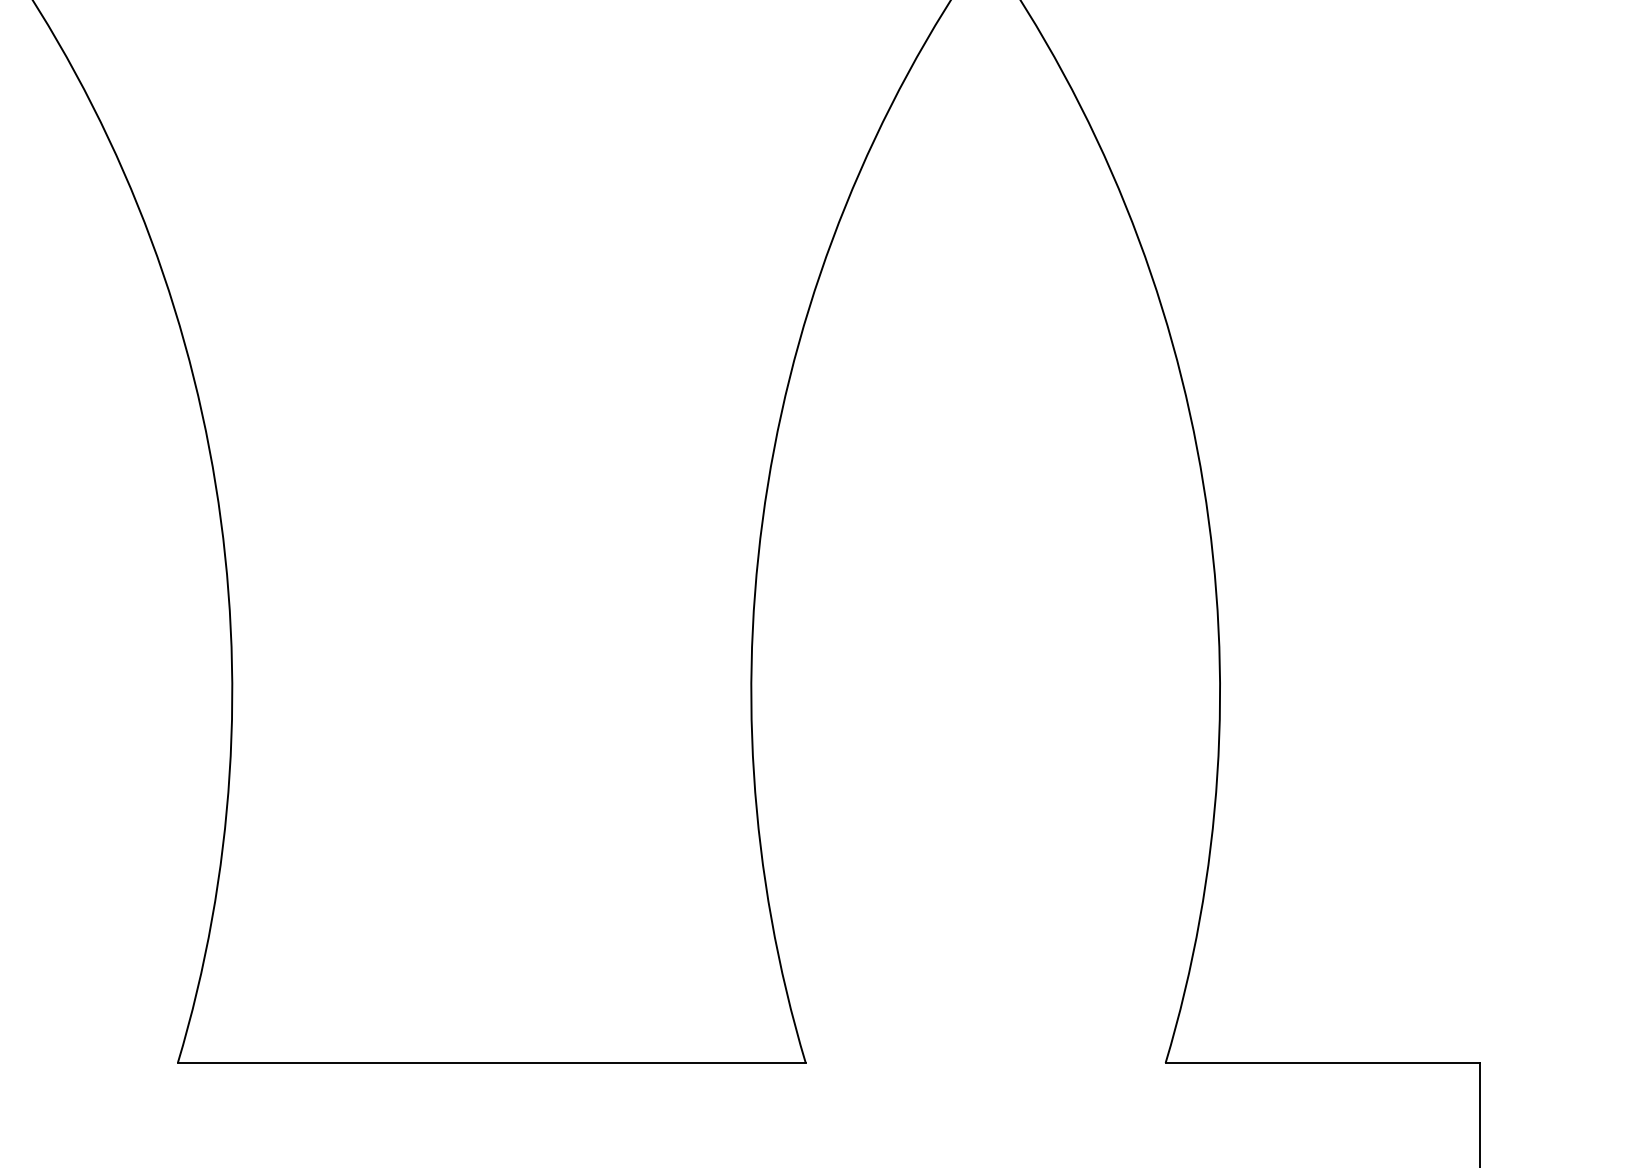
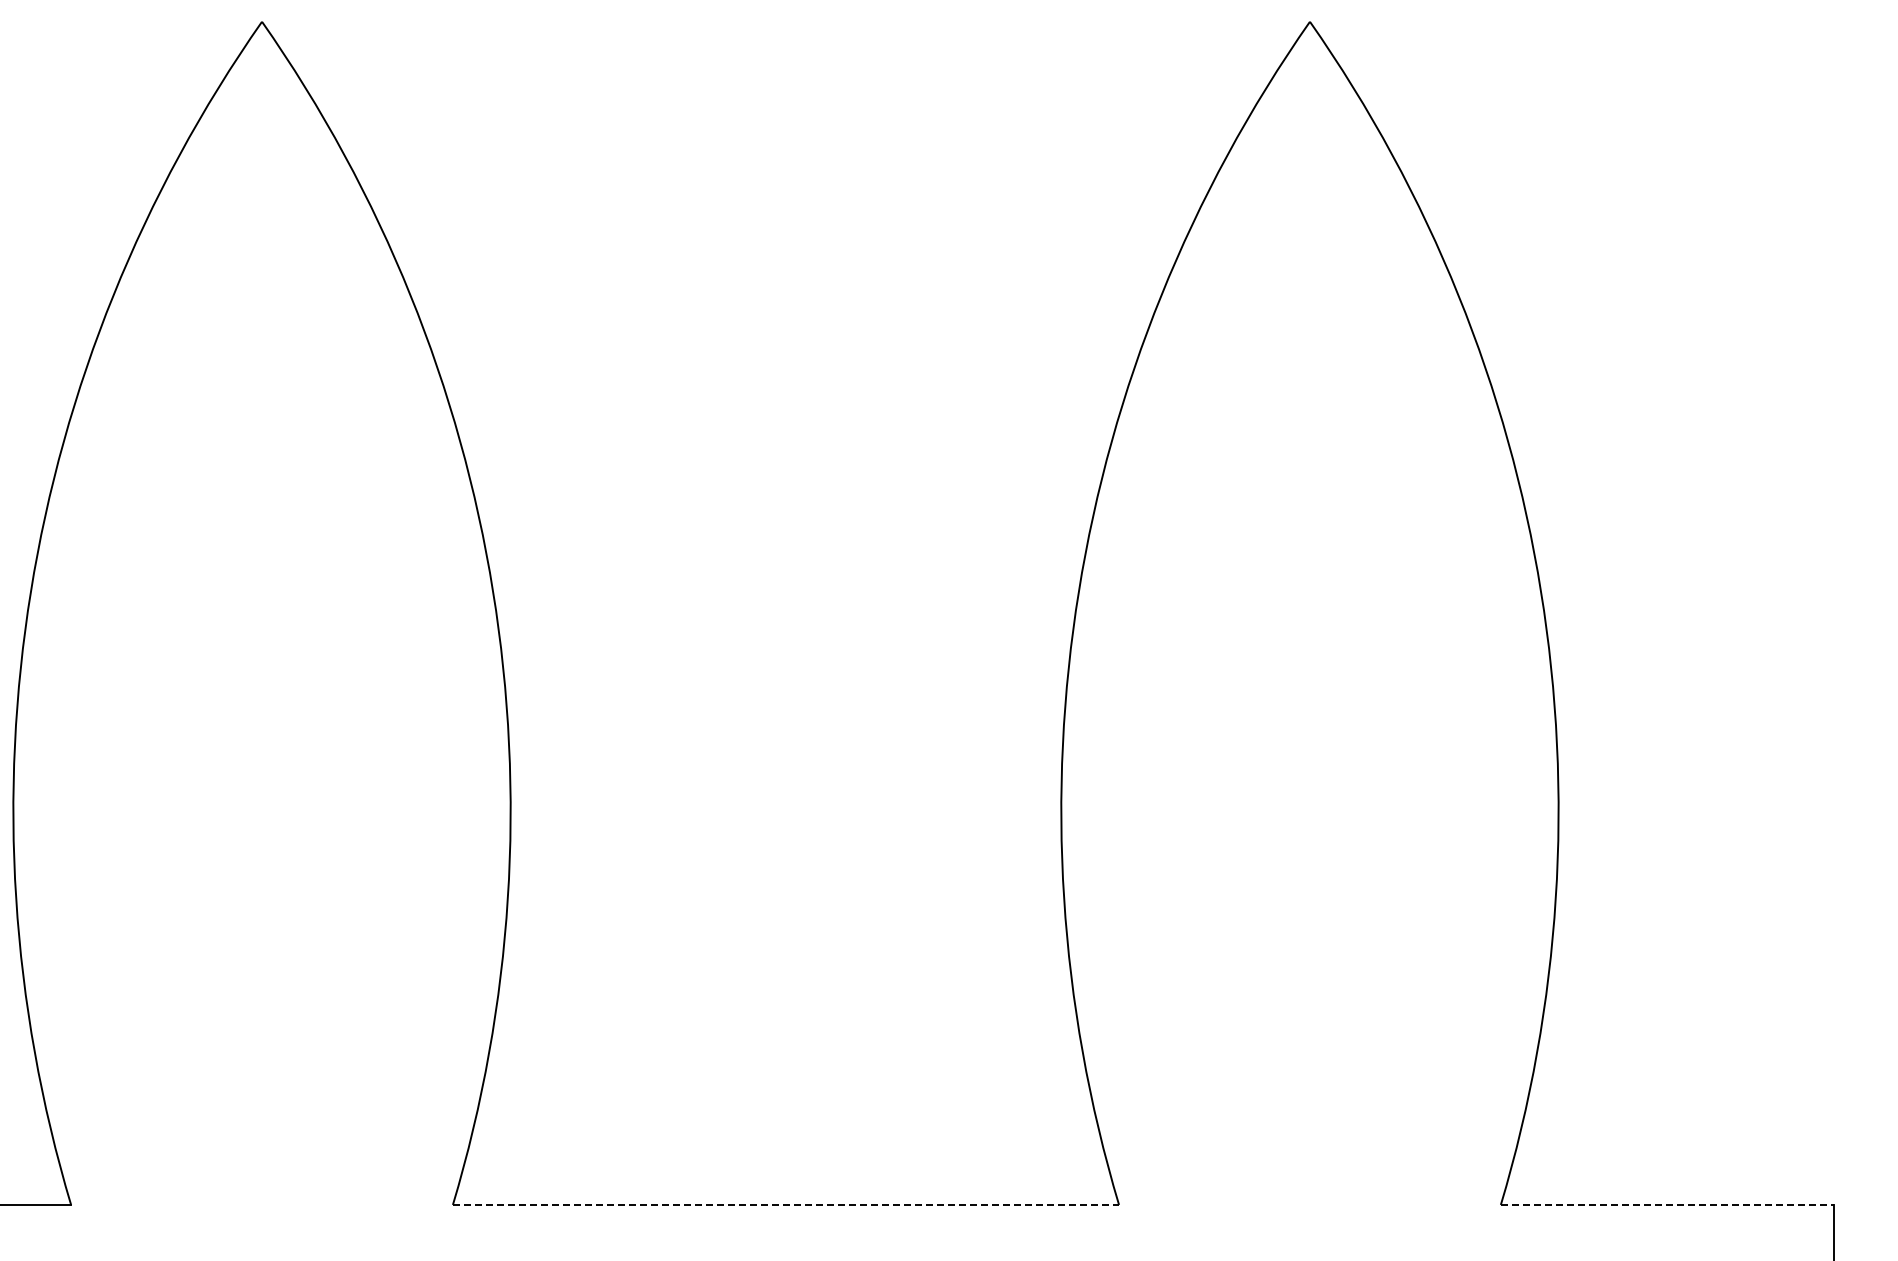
line: (492, 1062) -> (786, 1204), solid -> dashed
line: (1322, 1062) -> (1667, 1204), solid -> dashed

